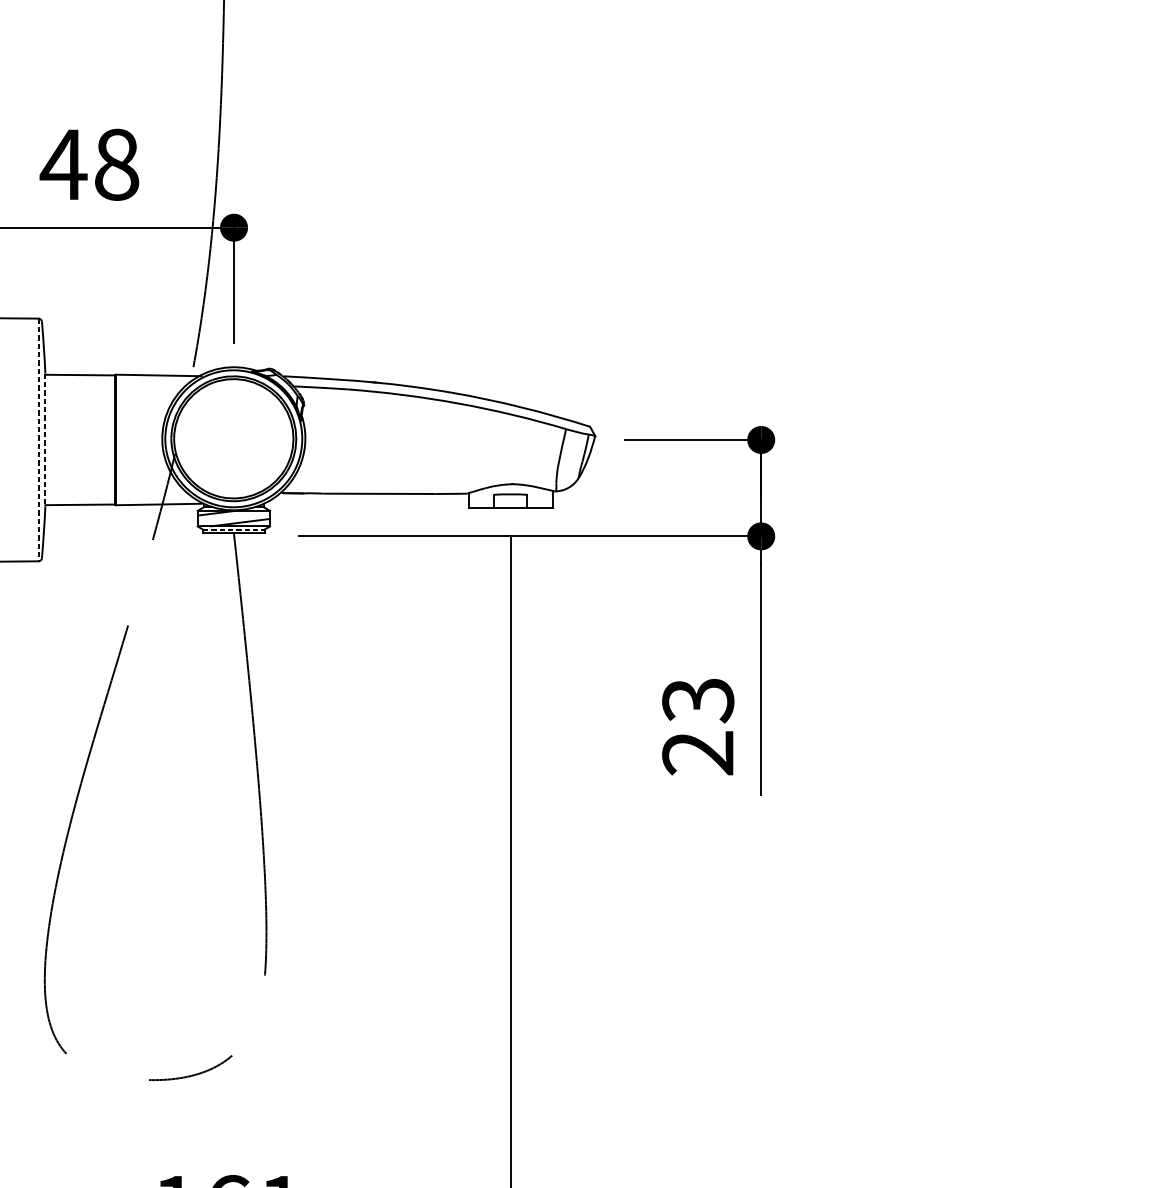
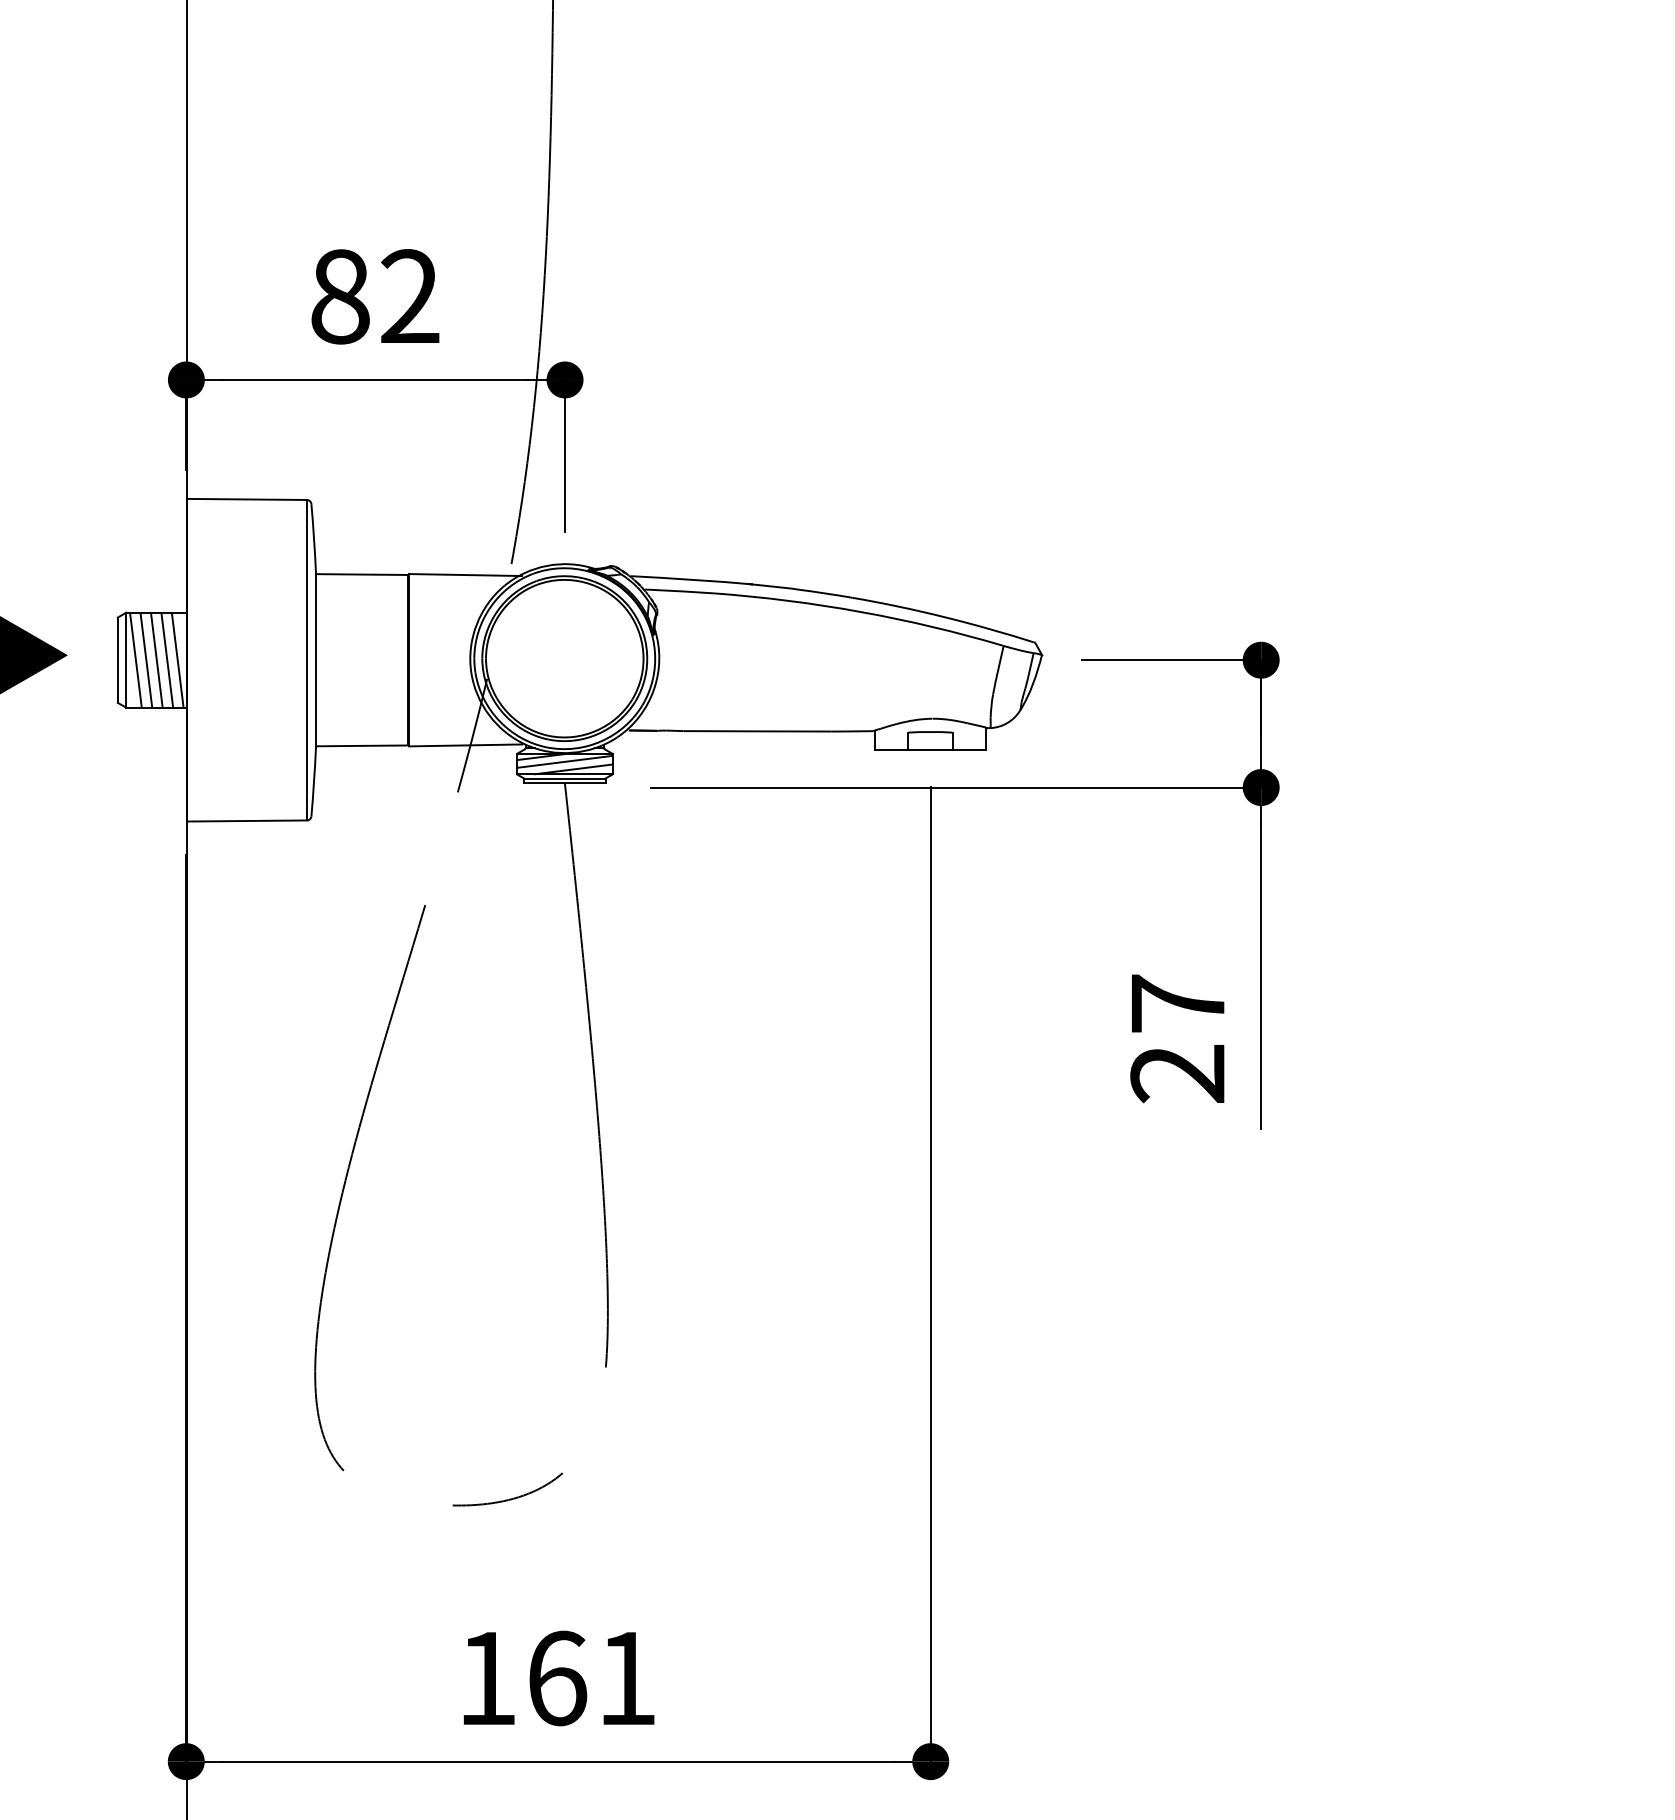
text: (88, 164) -> (373, 296), 48 -> 82
line: (38, 440) -> (306, 660), dashed -> solid
line: (45, 440) -> (315, 660), dashed -> solid
line: (233, 516) -> (564, 761), added
line: (233, 529) -> (564, 778), dashed -> solid
text: (697, 700) -> (1177, 1004), 23 -> 27

